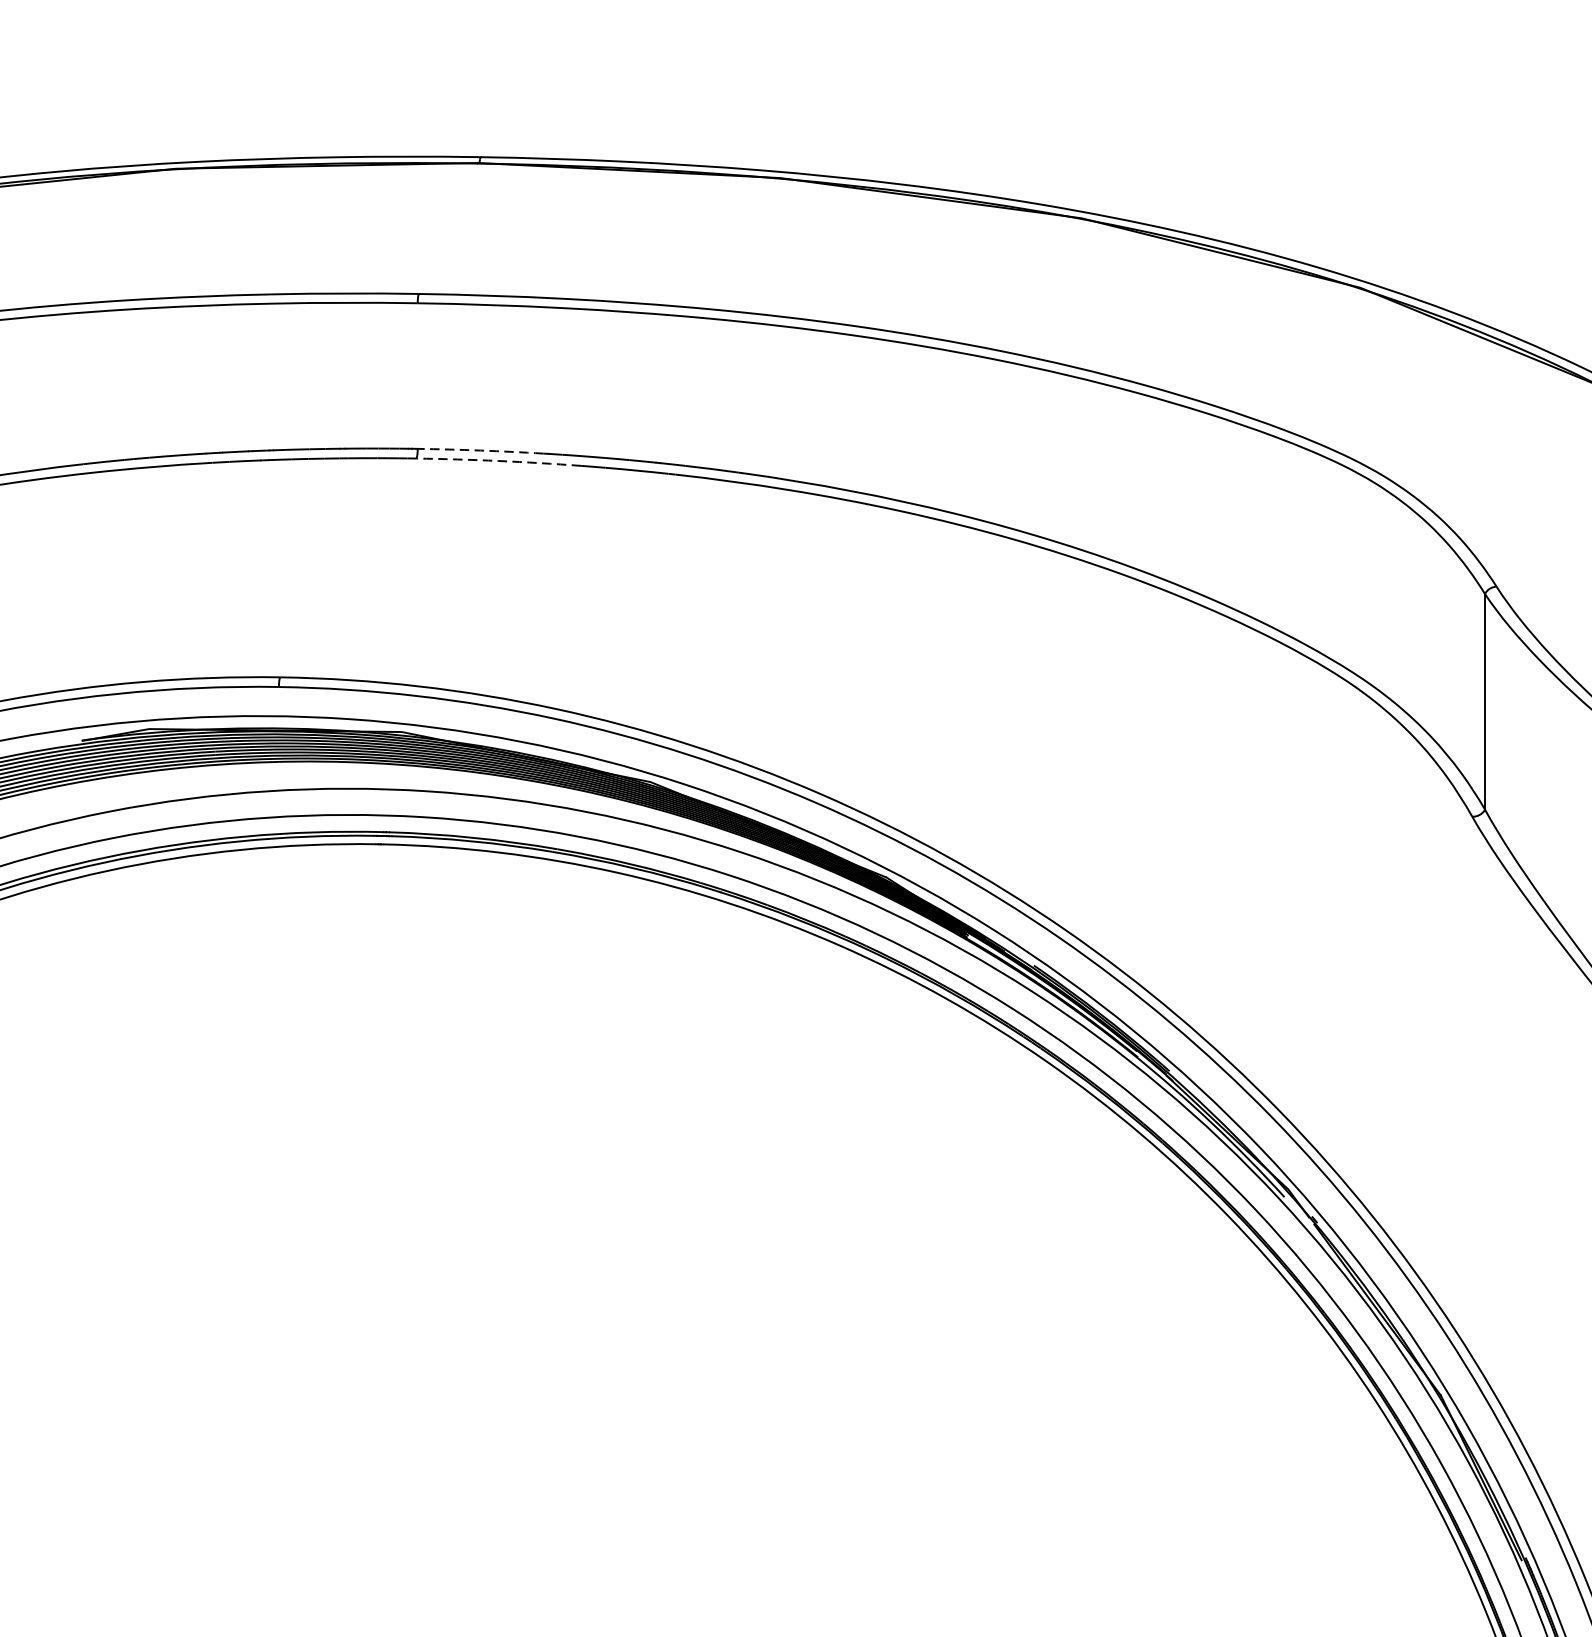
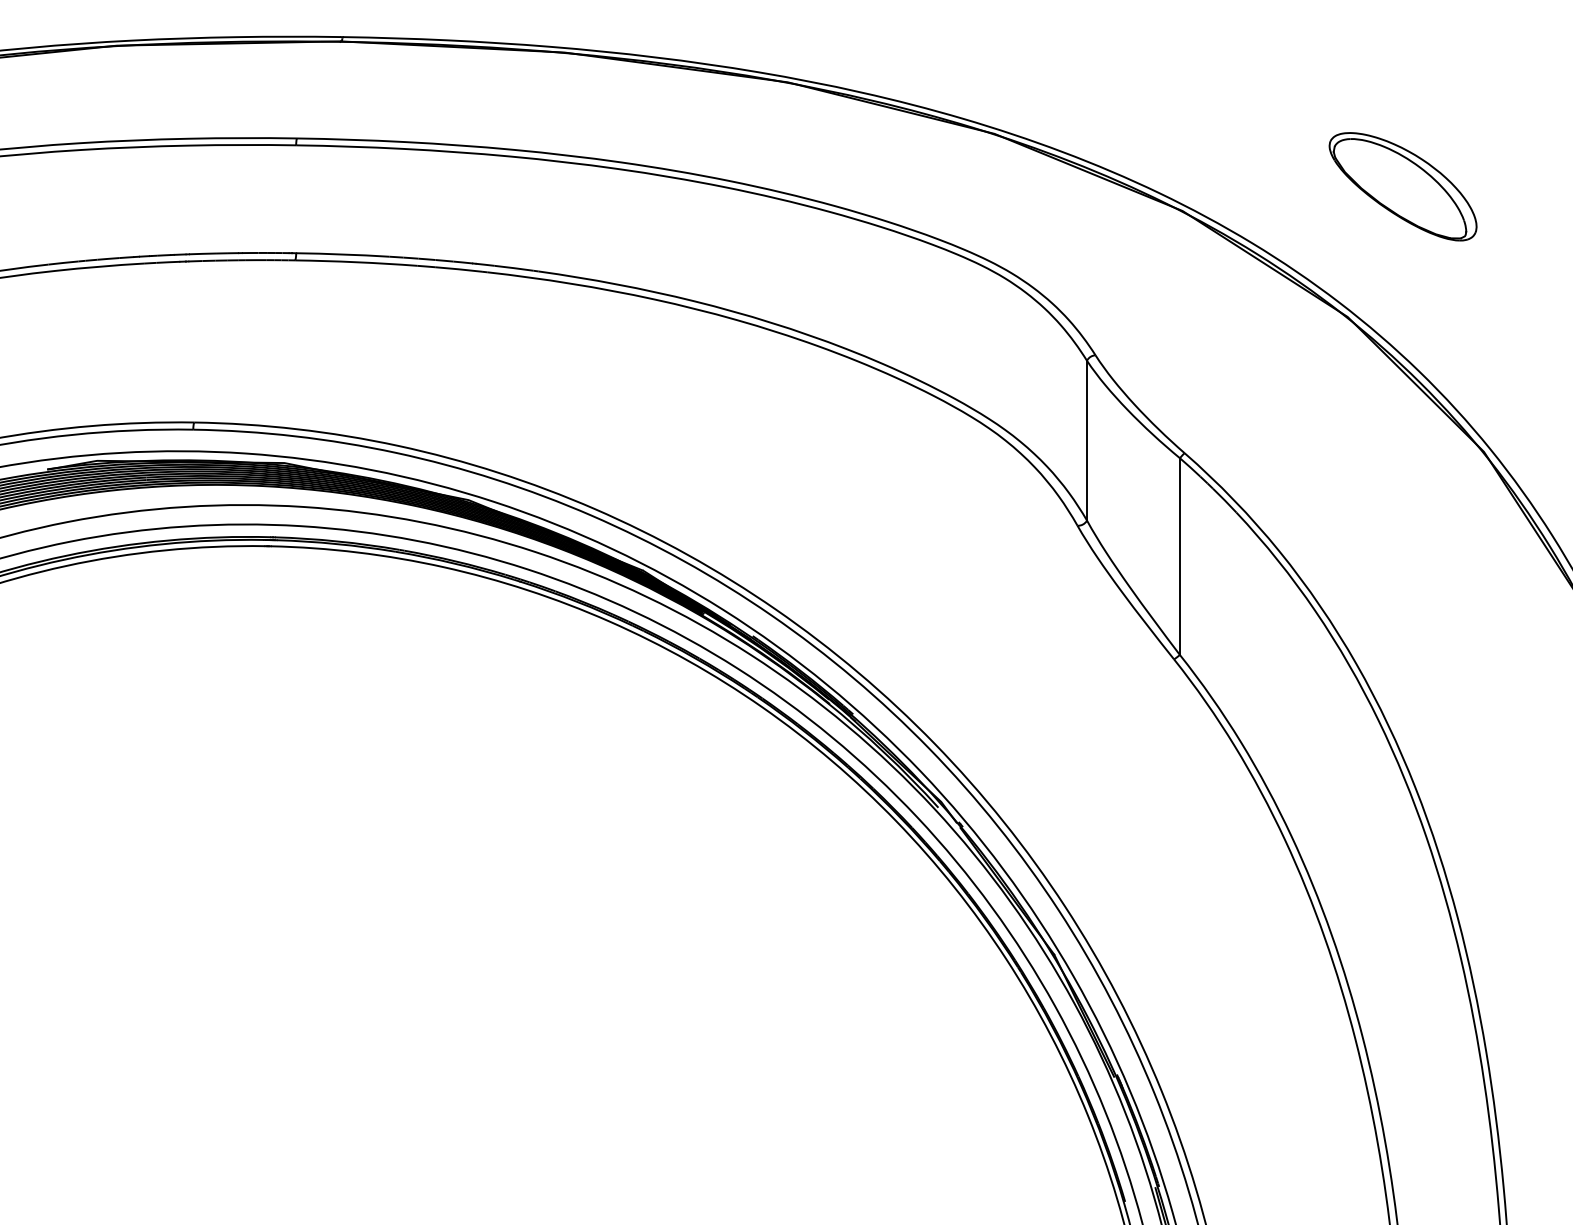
arc: (480, 450) -> (342, 254), dashed -> solid
arc: (499, 461) -> (356, 262), dashed -> solid

